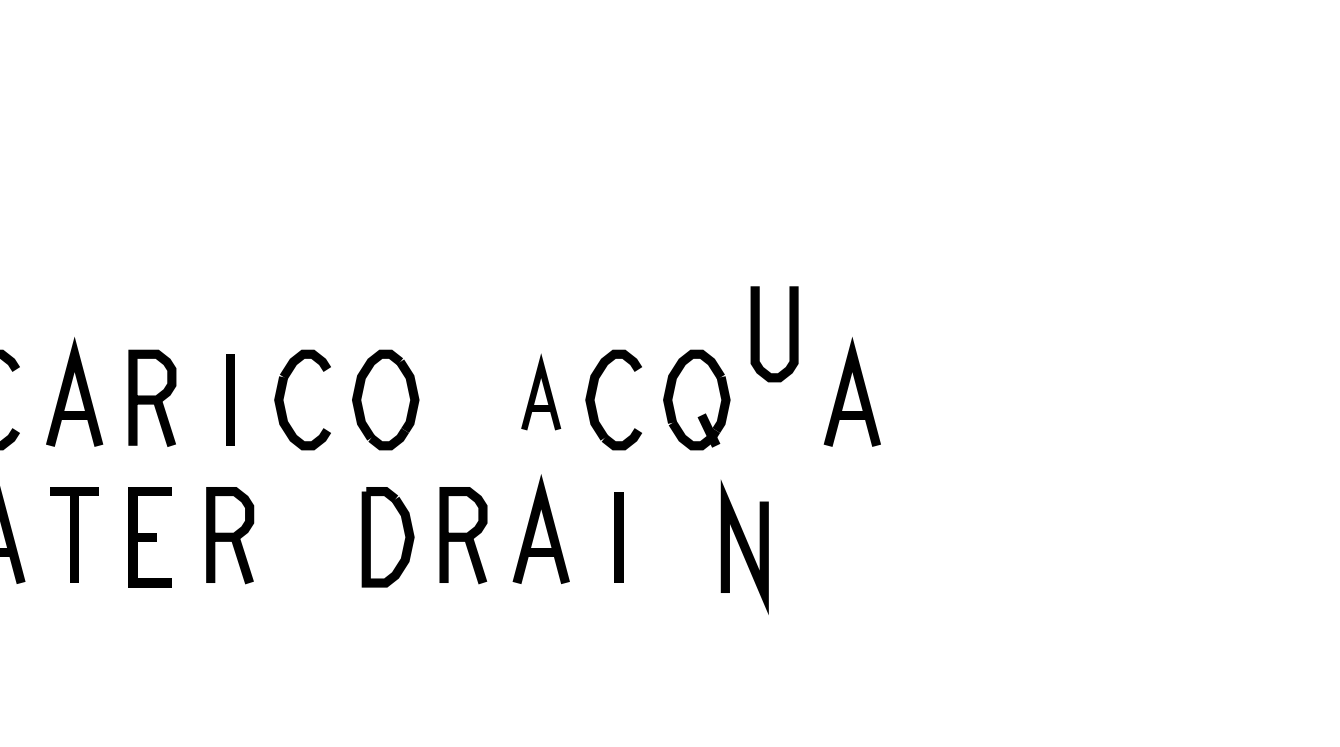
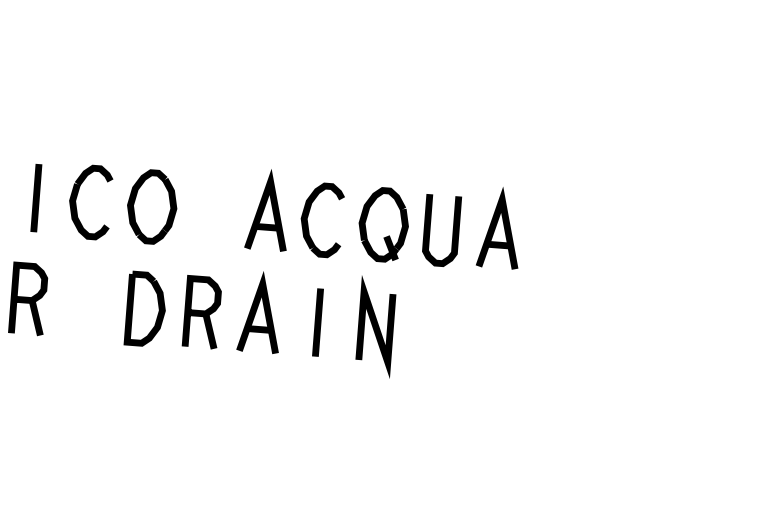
curve: (759, 334) -> (430, 230), moved
part: (540, 391) -> (267, 209), size x1.43
line: (744, 546) -> (375, 326), moved

